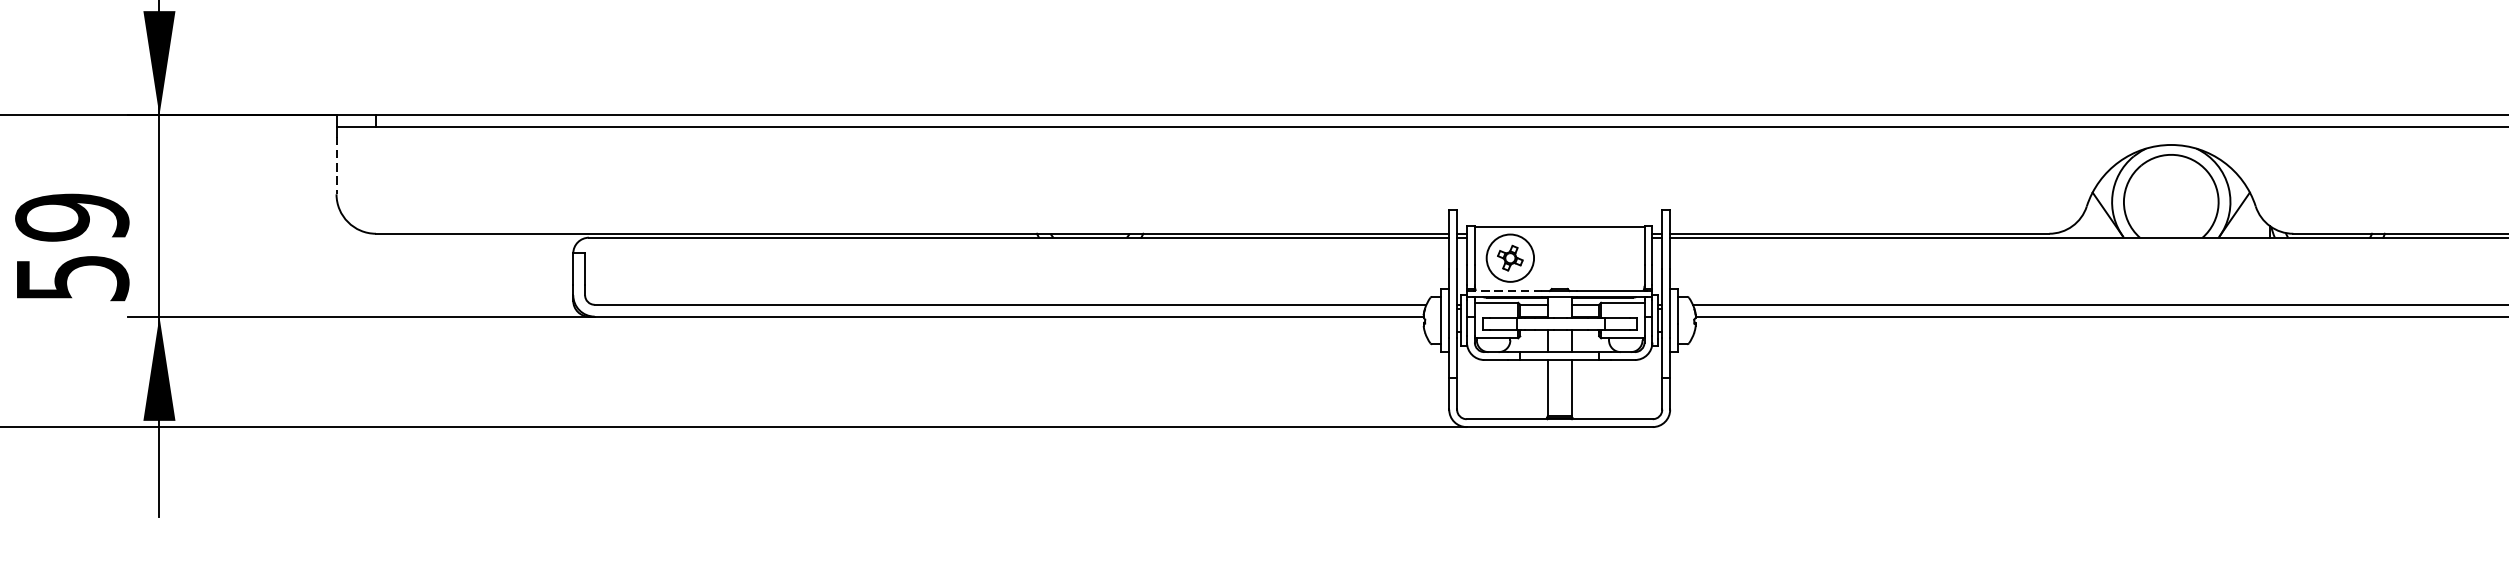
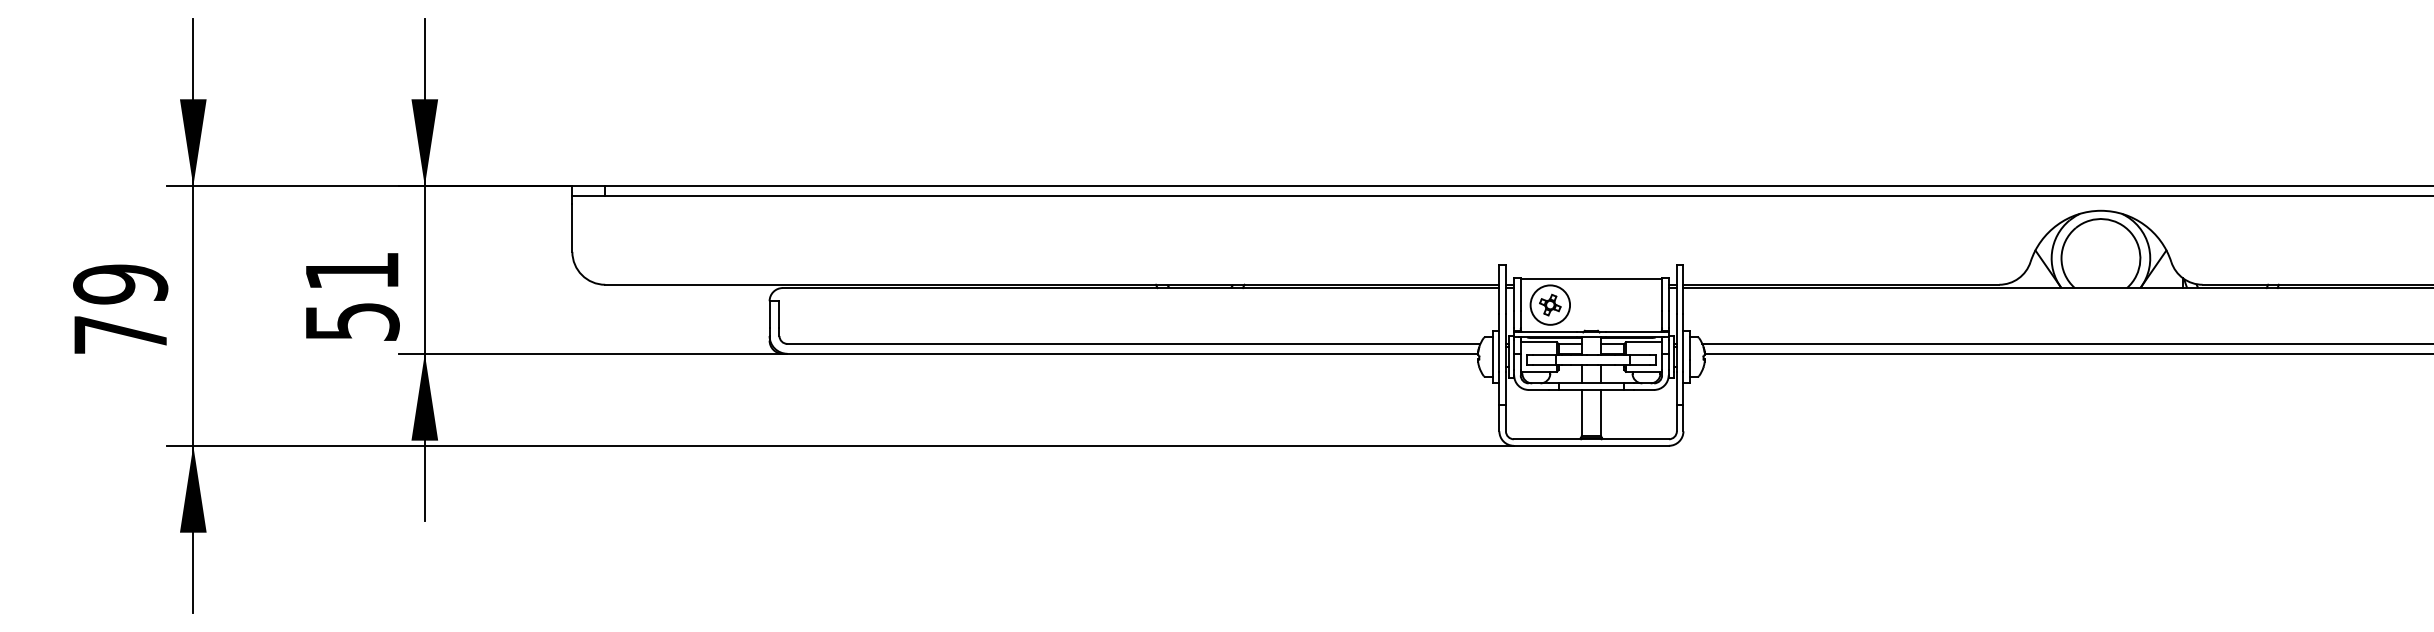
line: (336, 165) -> (572, 227), dashed -> solid
text: (71, 217) -> (351, 271), 59 -> 51
line: (1508, 291) -> (1548, 332), dashed -> solid

